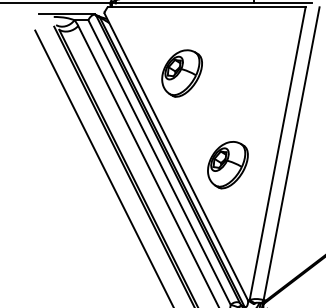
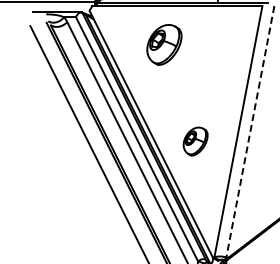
part: (182, 73) -> (164, 44), moved
line: (291, 153) -> (250, 131), solid -> dashed
part: (227, 165) -> (195, 141), size x0.7

